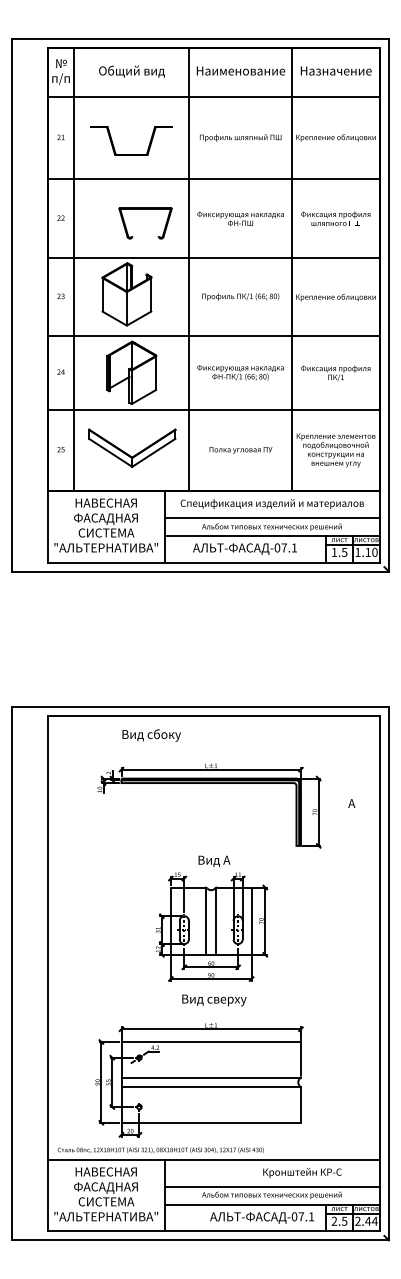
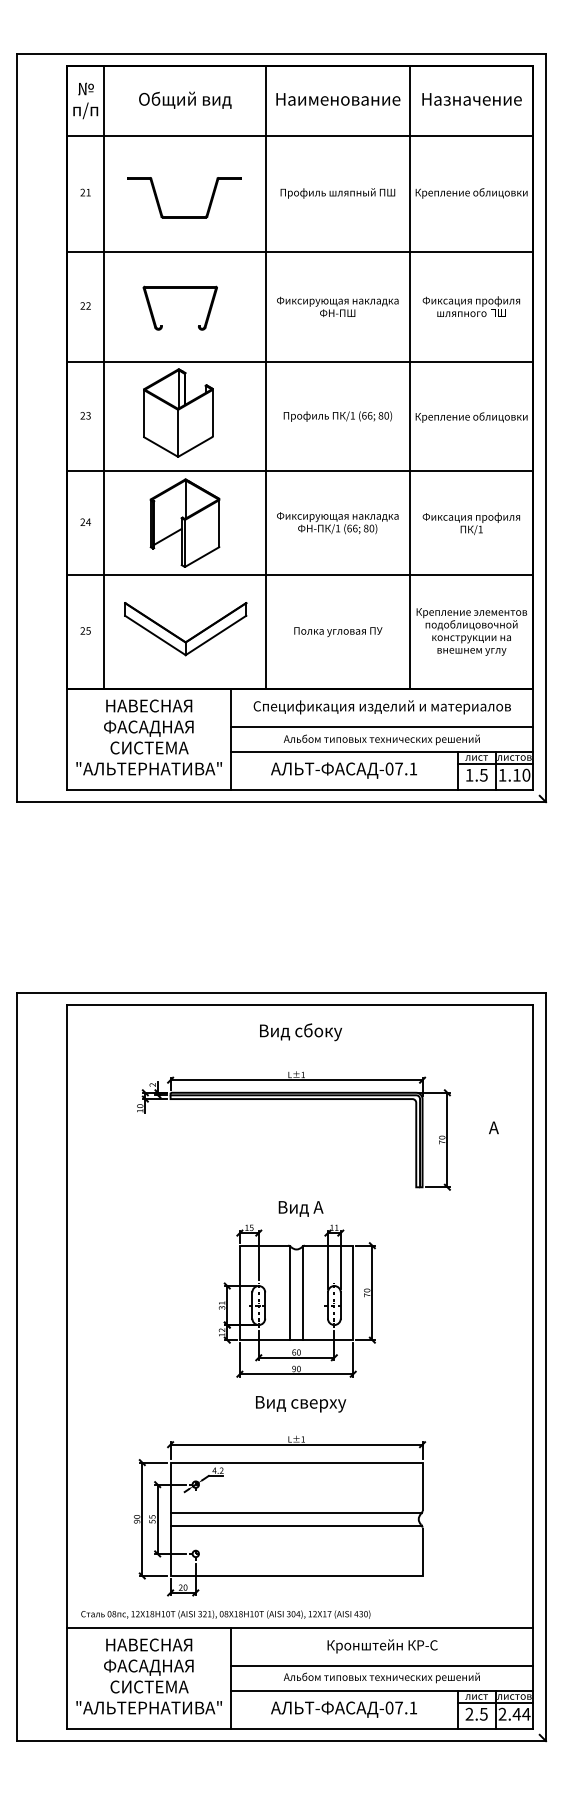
part: (144, 209) -> (179, 288), moved
text: (152, 735) -> (301, 1032), moved
text: (302, 1173) -> (382, 1646), moved
text: (261, 1217) -> (343, 1709), moved

